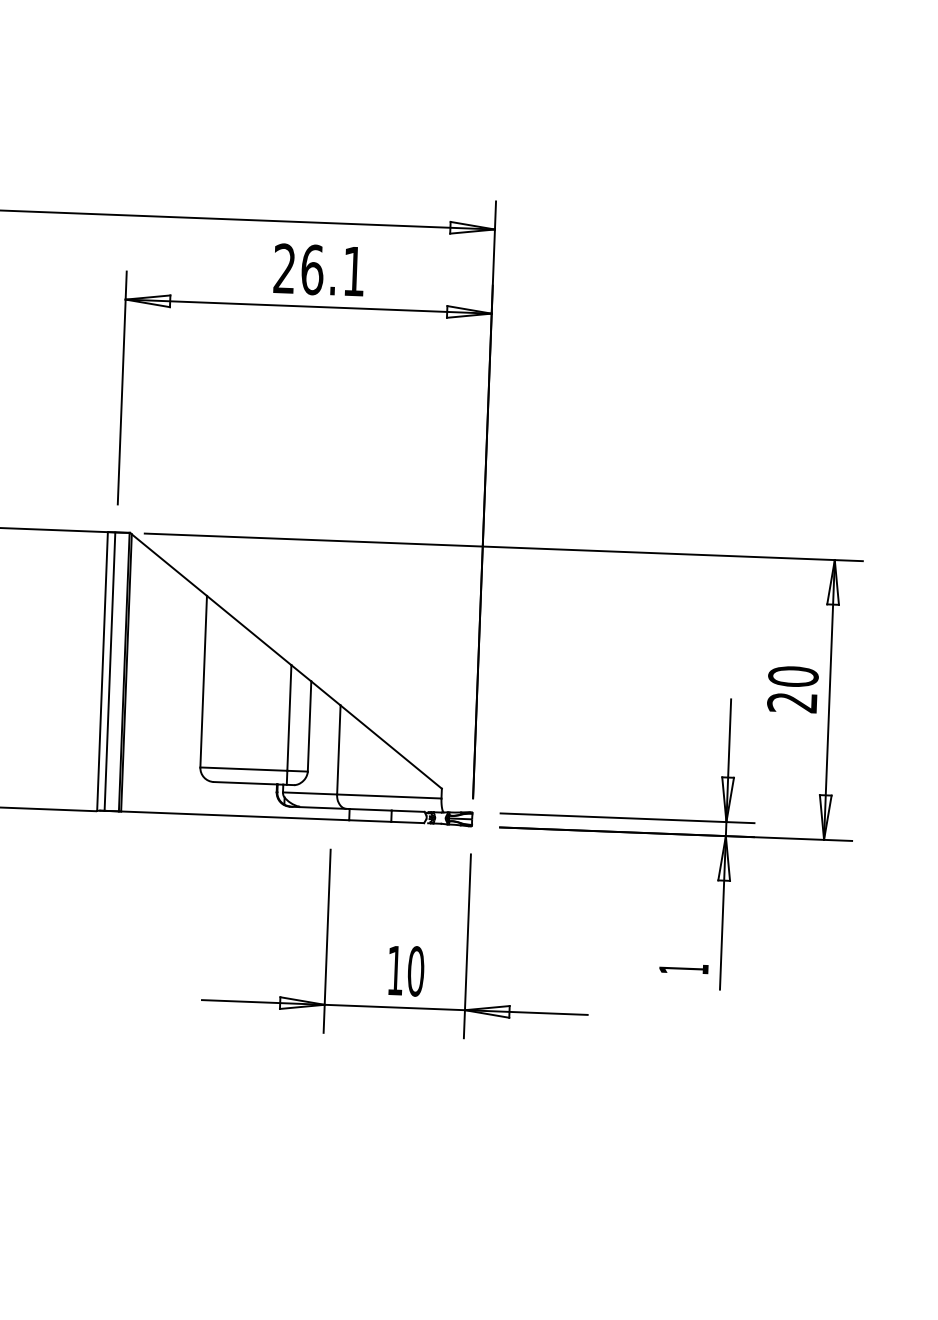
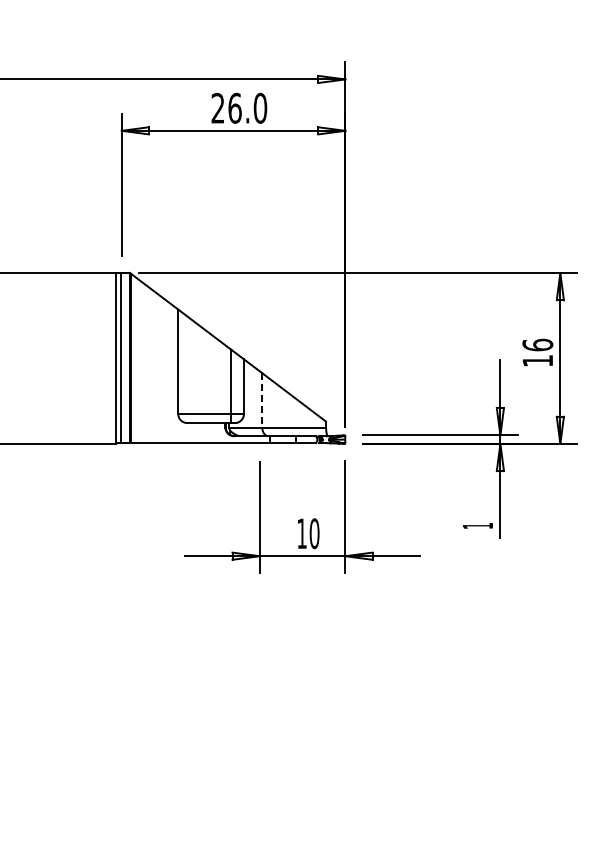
text: (354, 270) -> (260, 107), 26.1 -> 26.0
text: (792, 688) -> (537, 352), 20 -> 16
line: (339, 750) -> (262, 400), solid -> dashed

